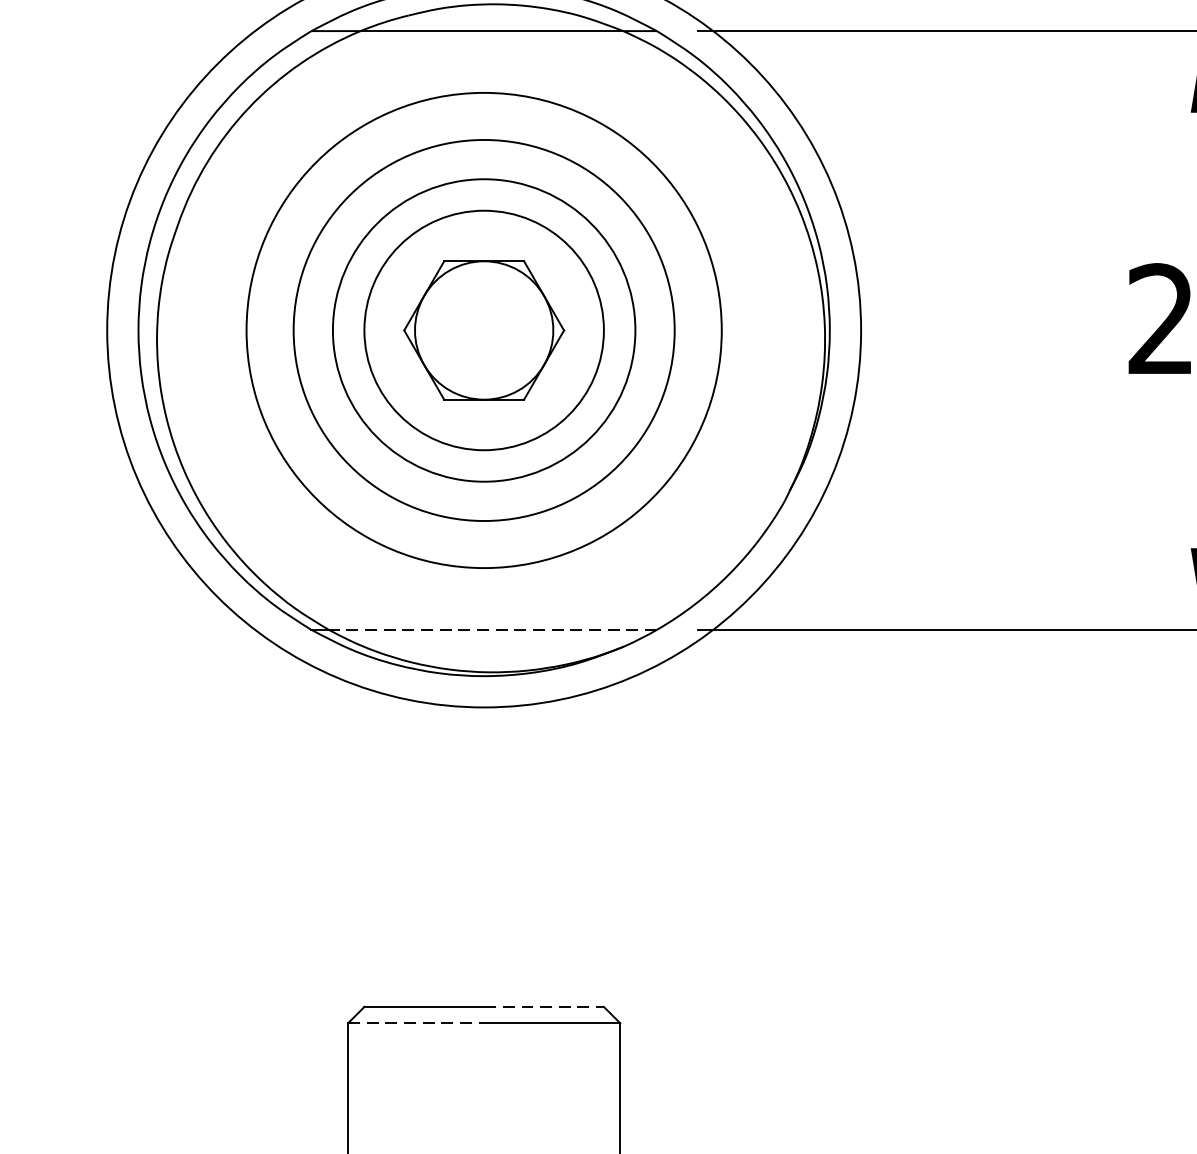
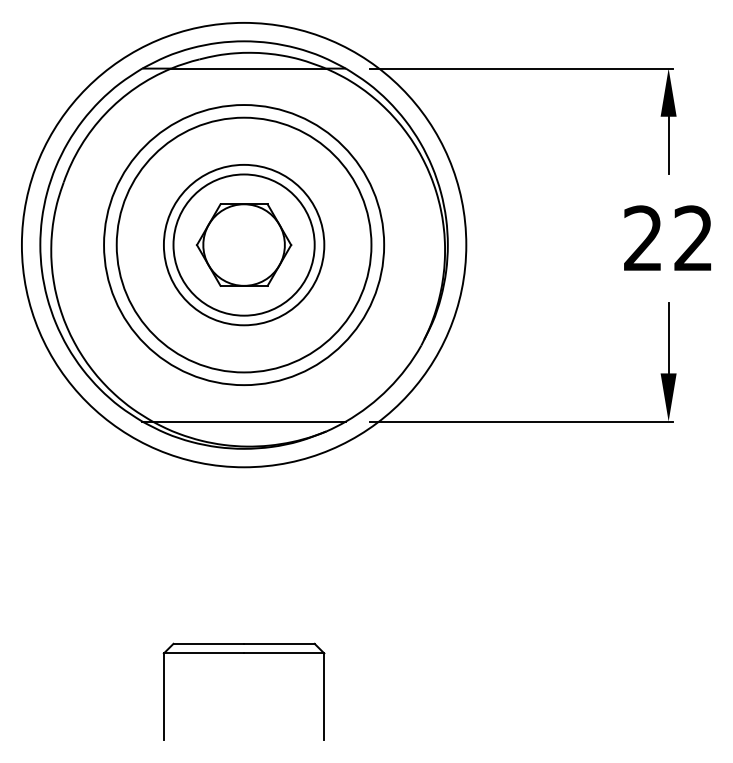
circle: (483, 329) -> (243, 244), size x0.71
circle: (483, 329) -> (243, 244), size x1.43
line: (493, 629) -> (249, 421), dashed -> solid
line: (544, 1006) -> (279, 643), dashed -> solid
line: (416, 1023) -> (204, 653), dashed -> solid

